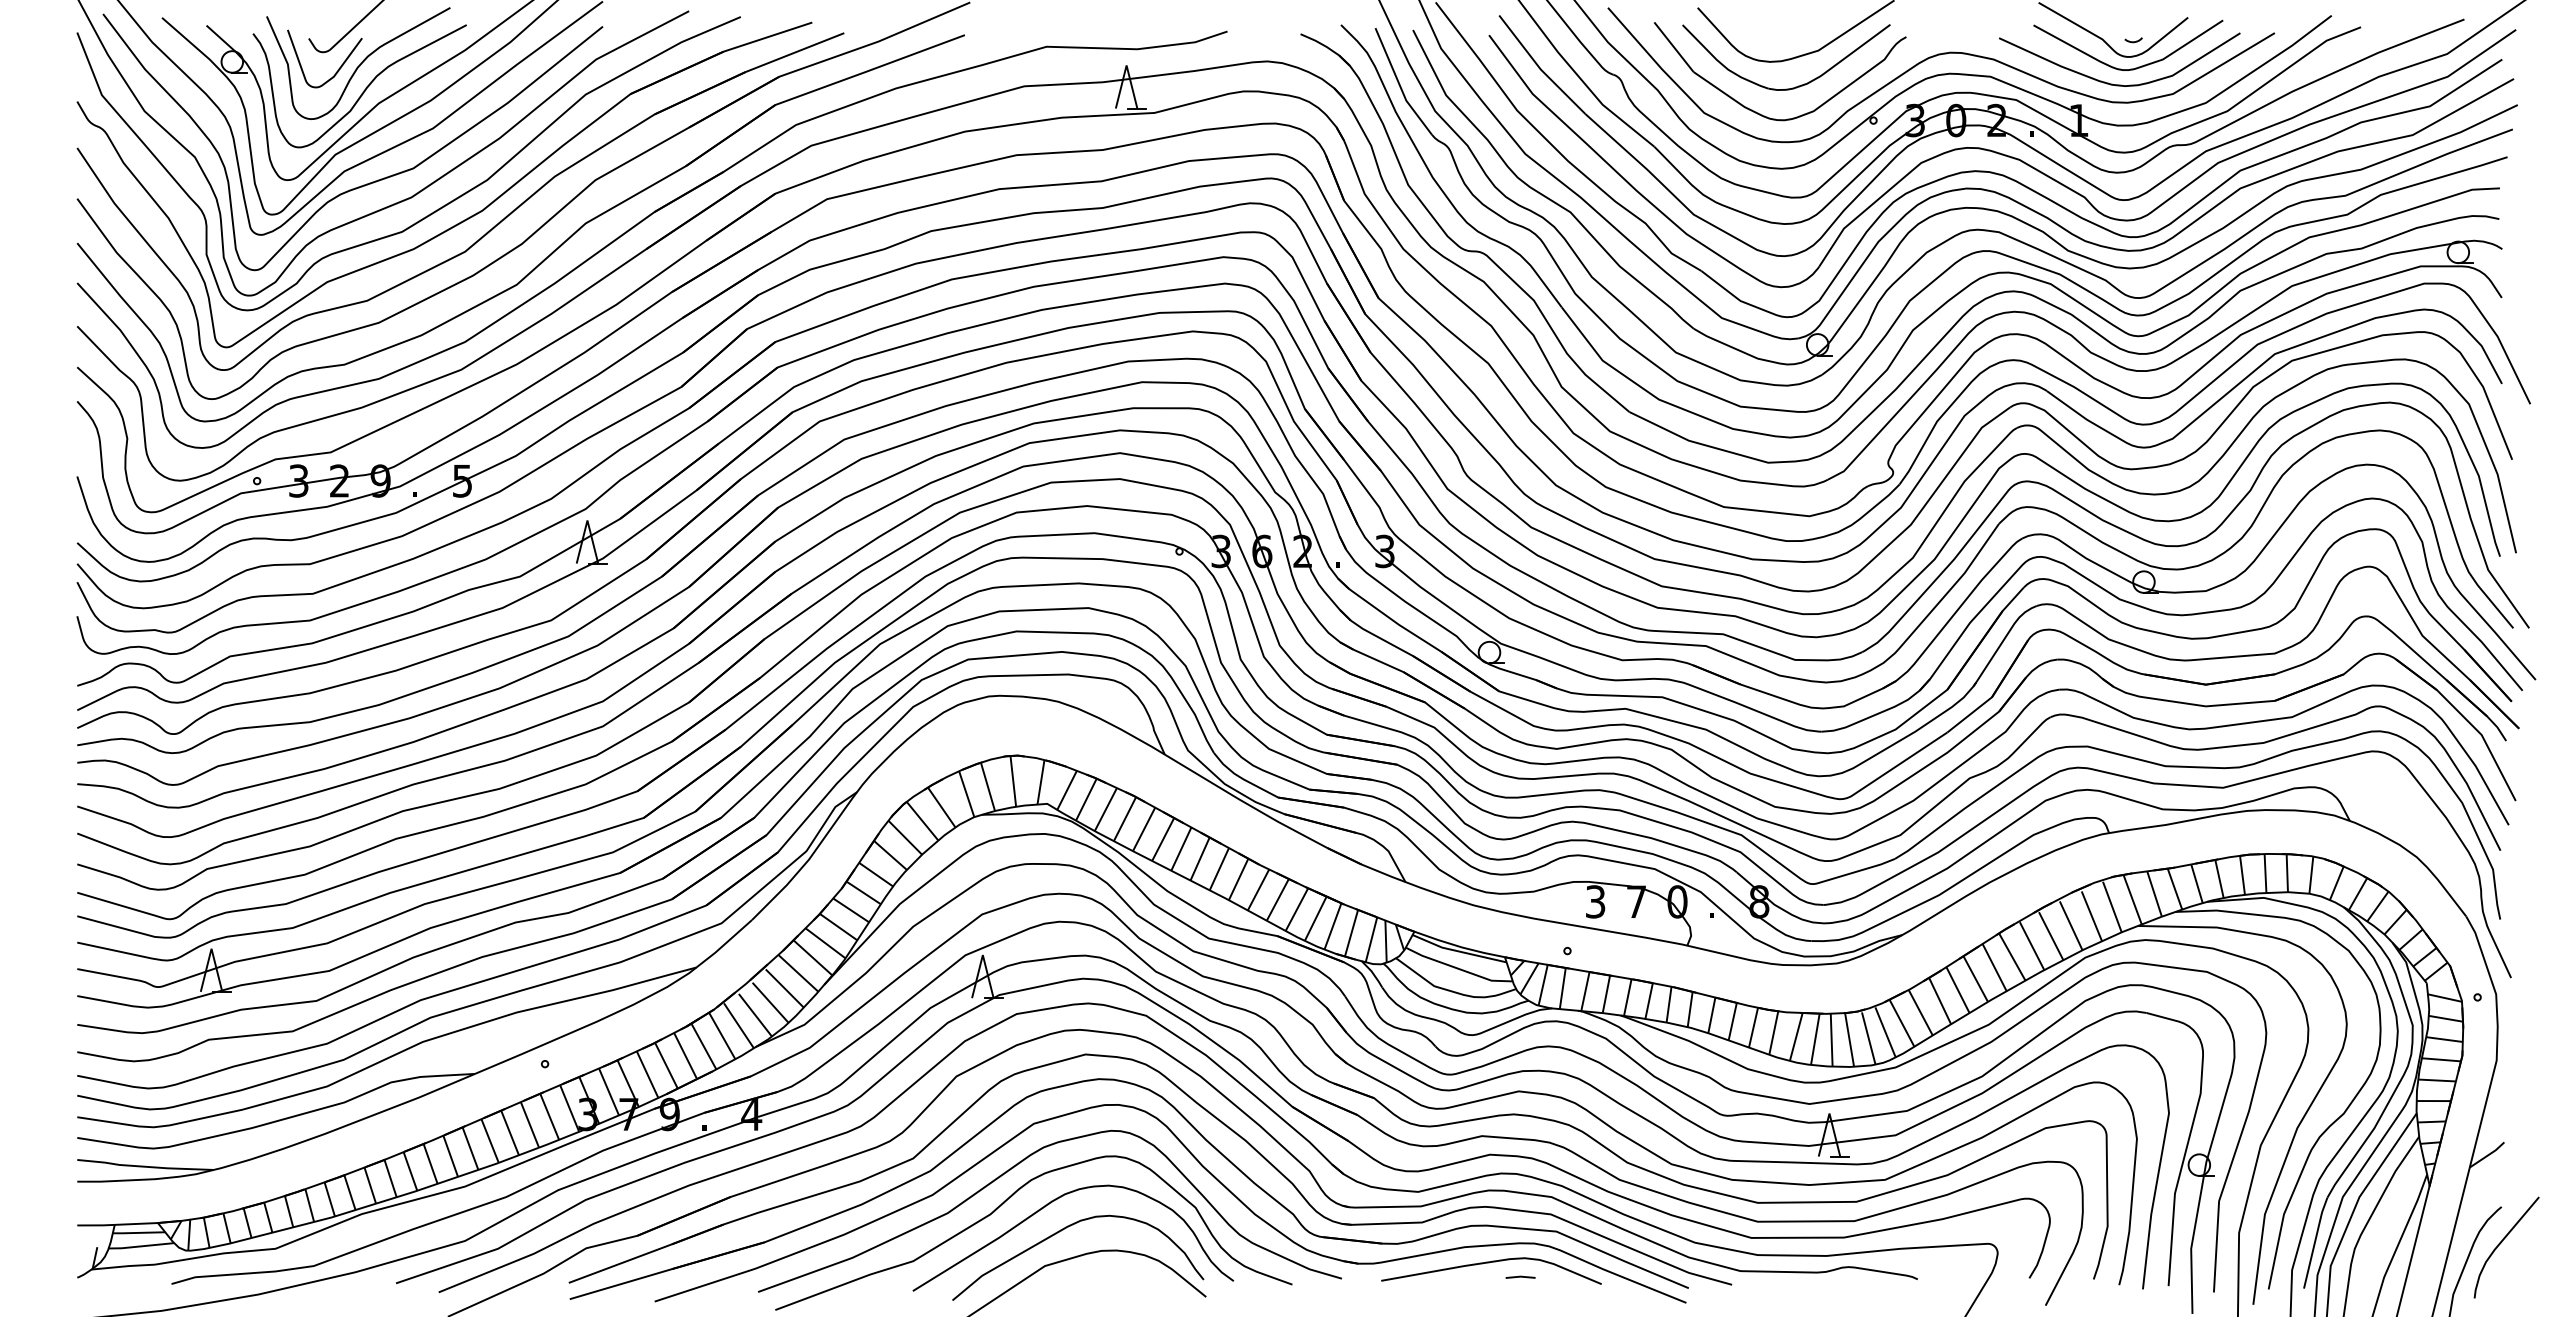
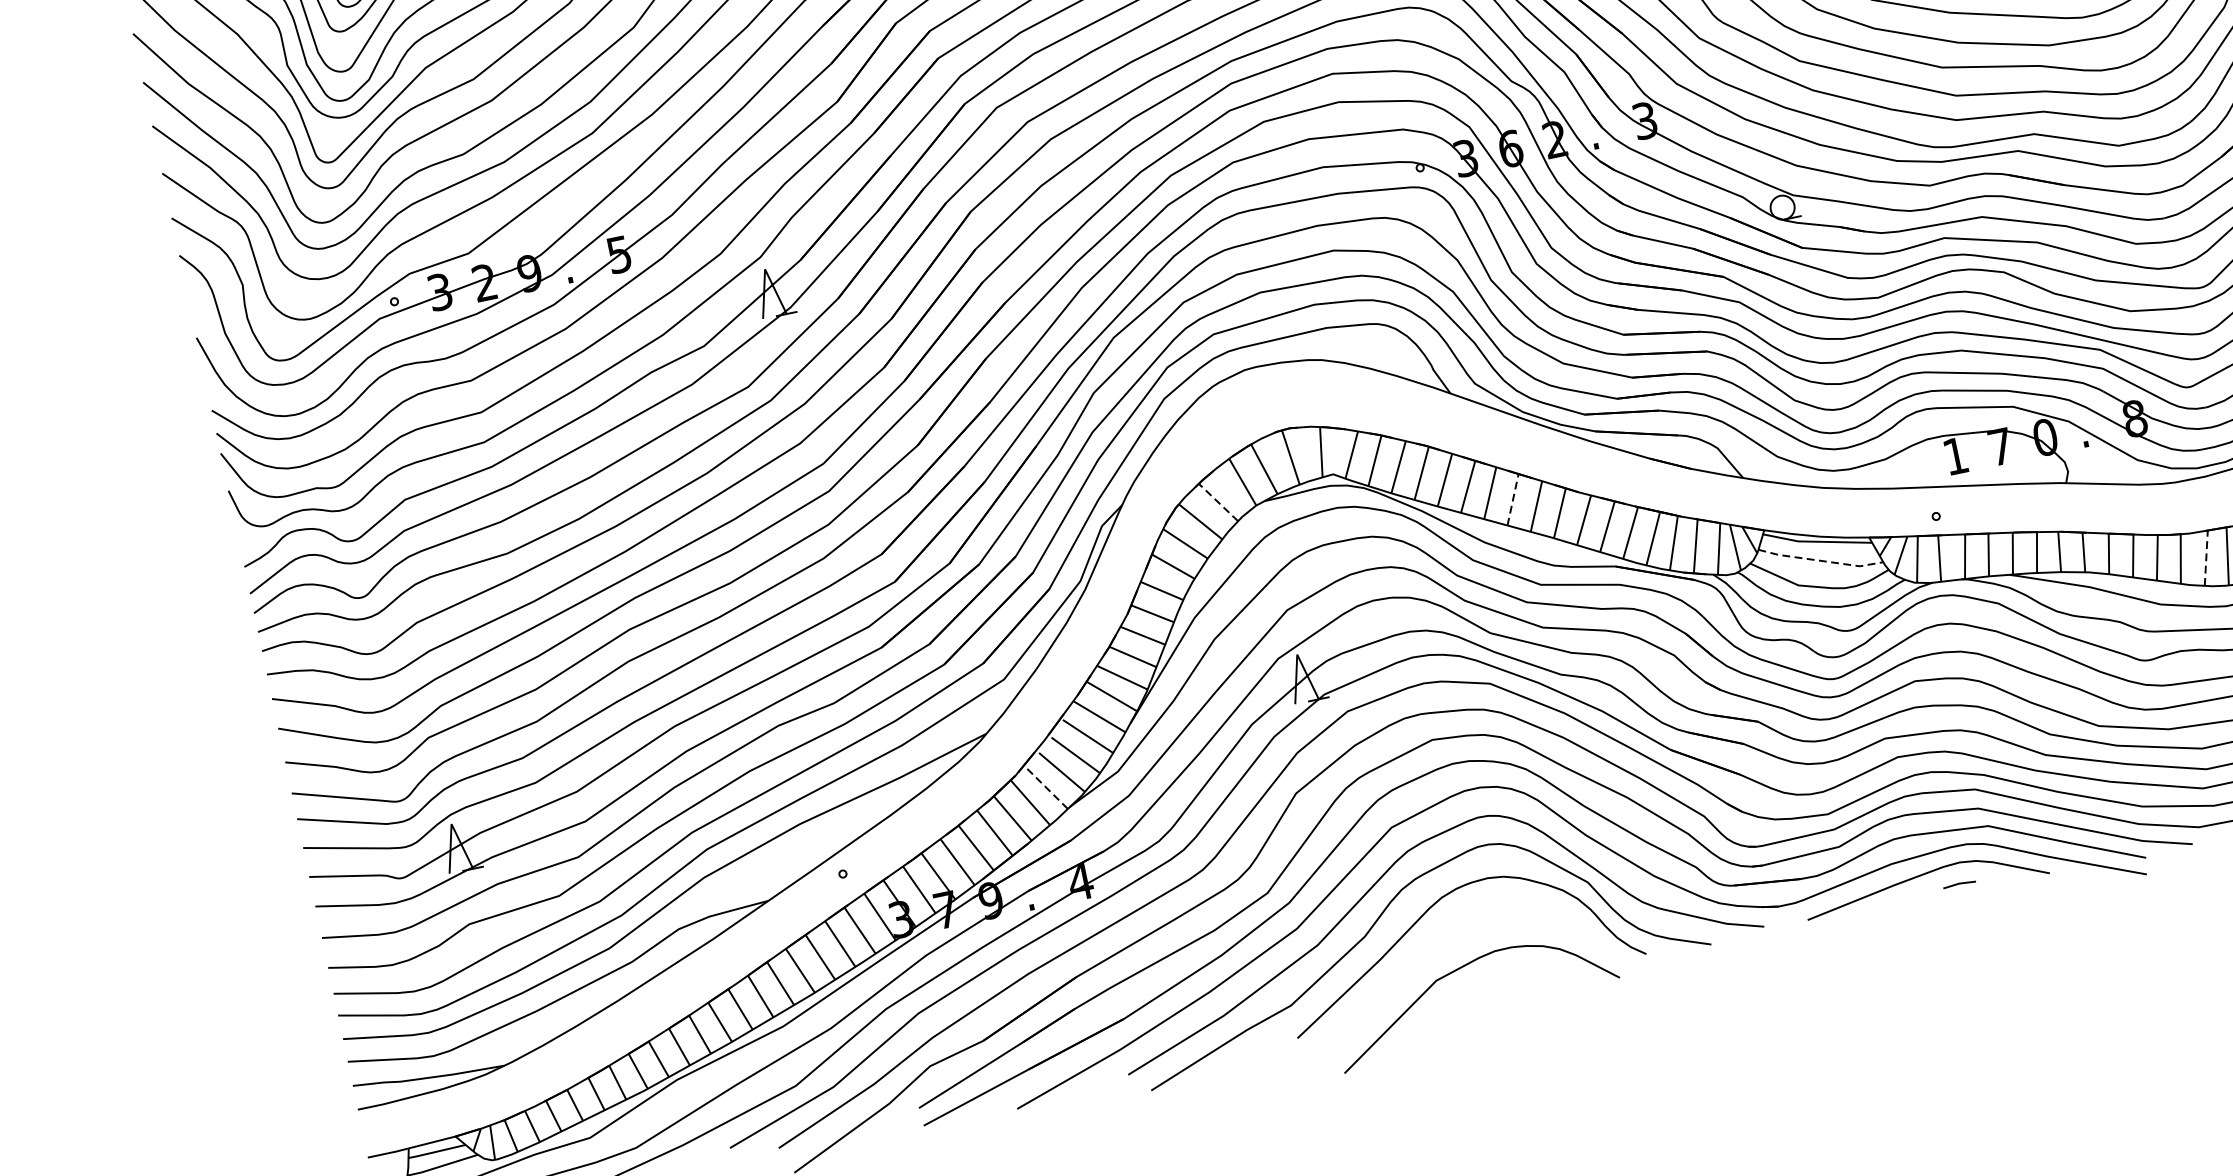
line: (941, 807) -> (1218, 502), solid -> dashed
line: (1200, 859) -> (1513, 500), solid -> dashed
text: (1595, 901) -> (1955, 455), 3 -> 1
line: (1458, 968) -> (1820, 560), solid -> dashed
line: (738, 1025) -> (1045, 787), solid -> dashed
line: (1796, 1036) -> (2206, 557), solid -> dashed
curve: (1063, 1230) -> (1448, 937), removed

